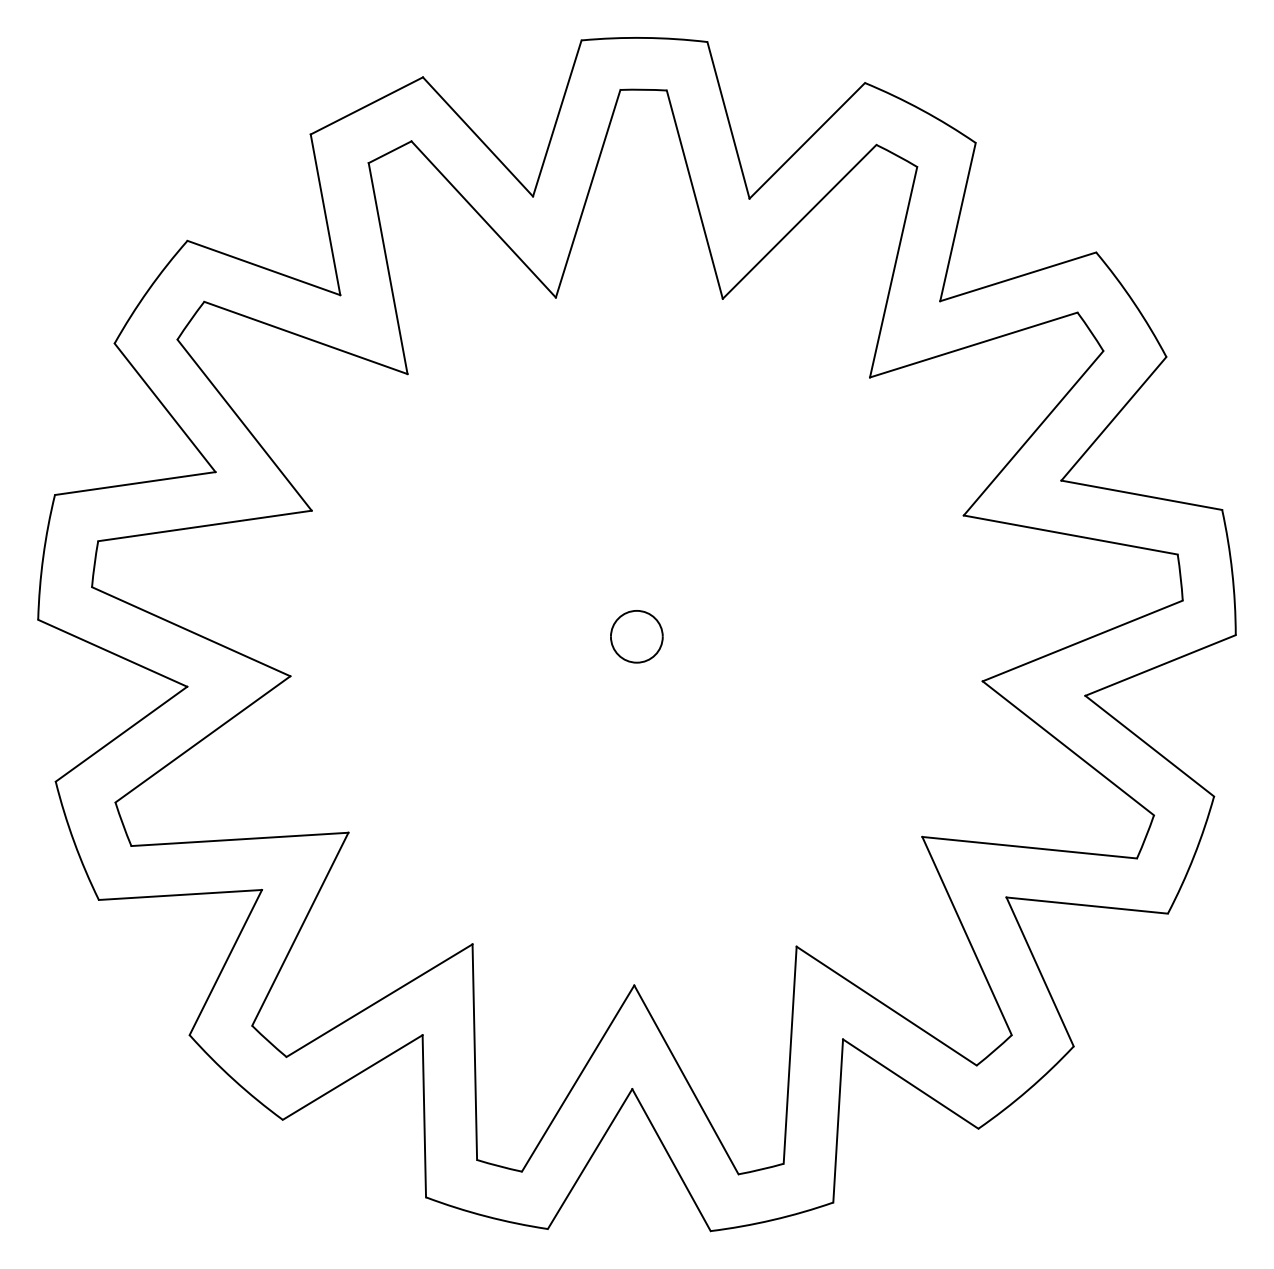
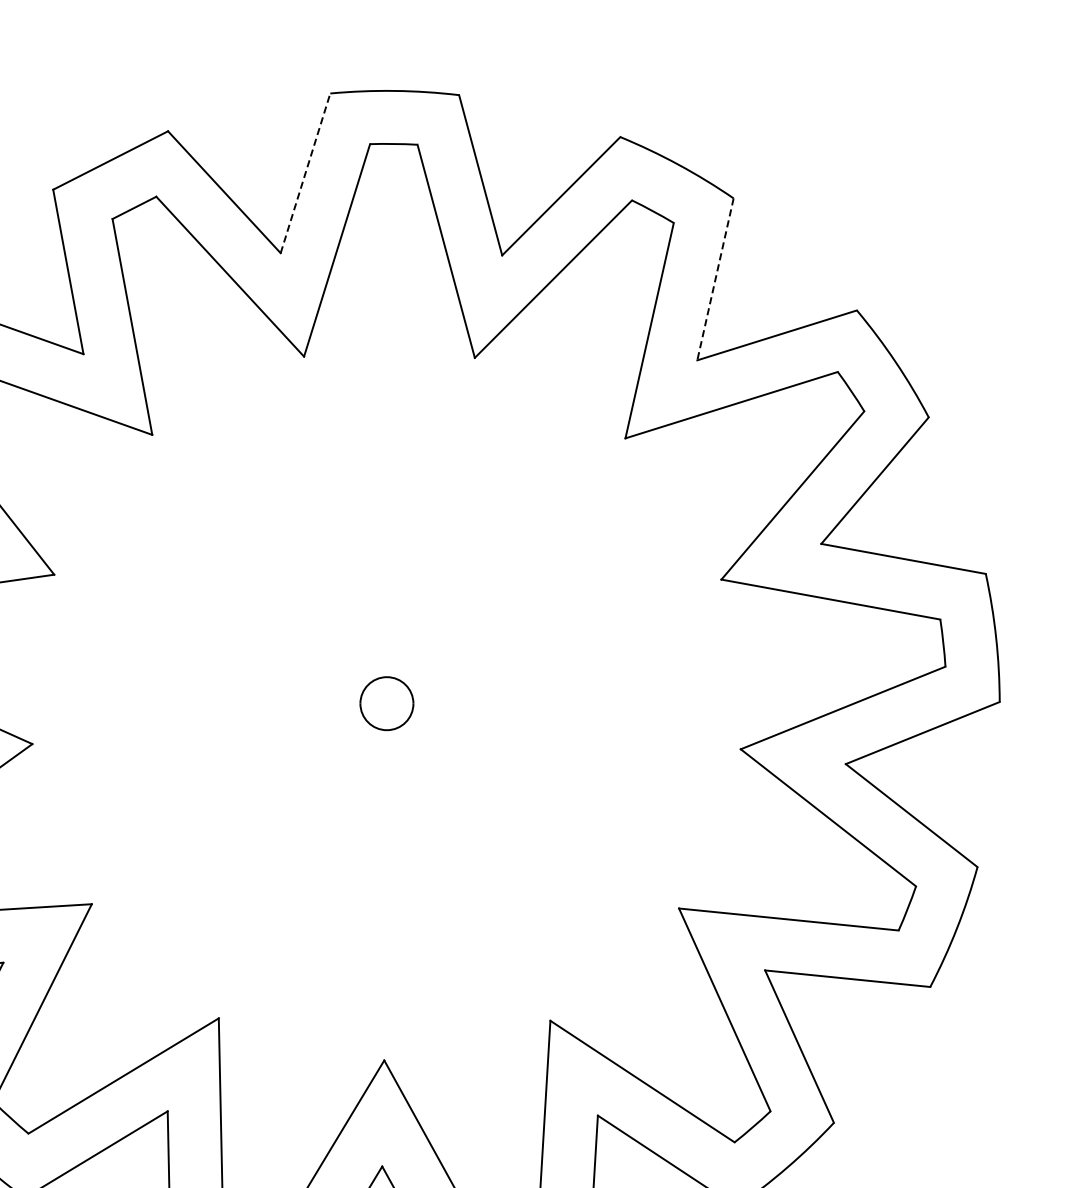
line: (557, 118) -> (305, 173), solid -> dashed
line: (957, 222) -> (714, 279), solid -> dashed

